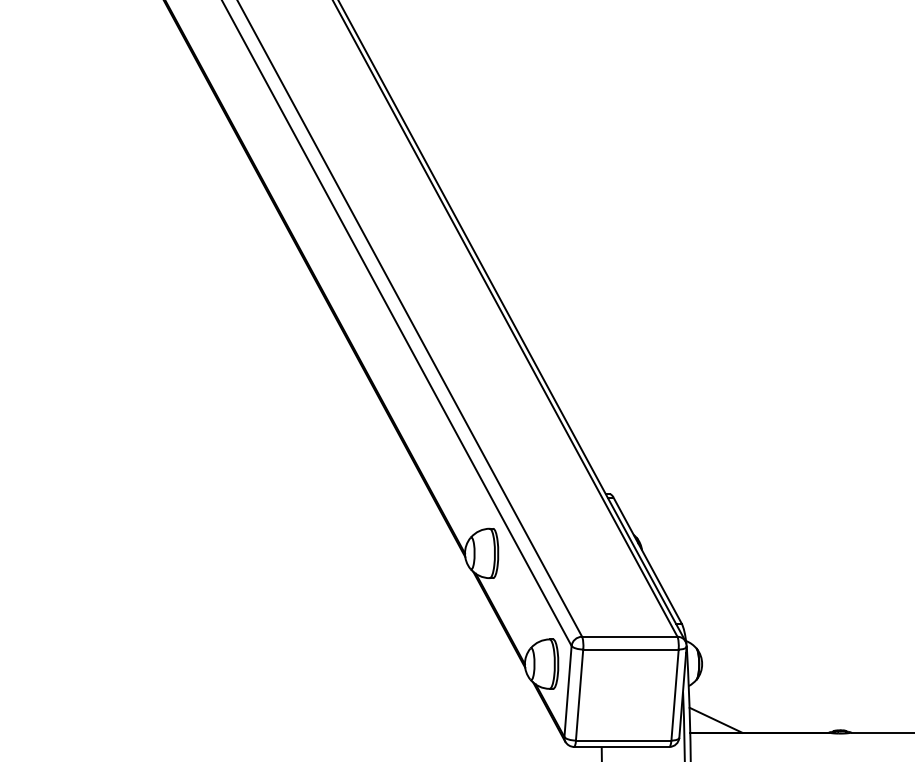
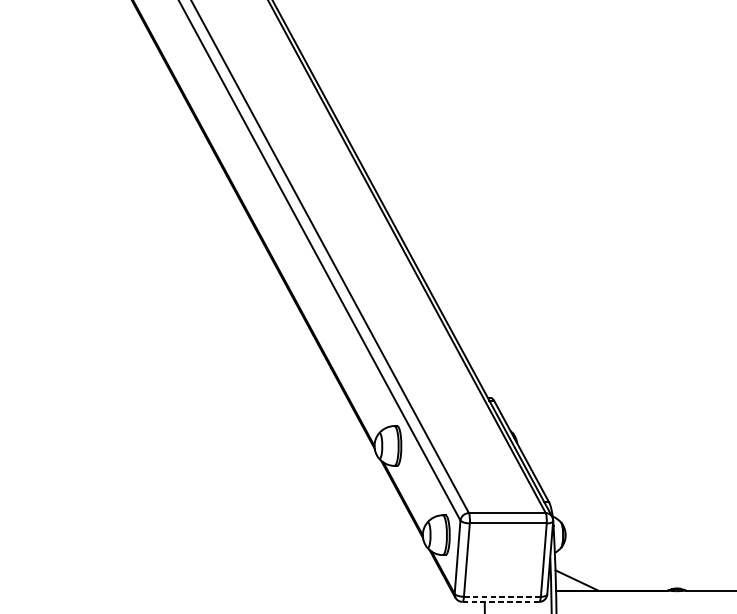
line: (623, 740) -> (502, 596), solid -> dashed
line: (621, 746) -> (500, 601), solid -> dashed

